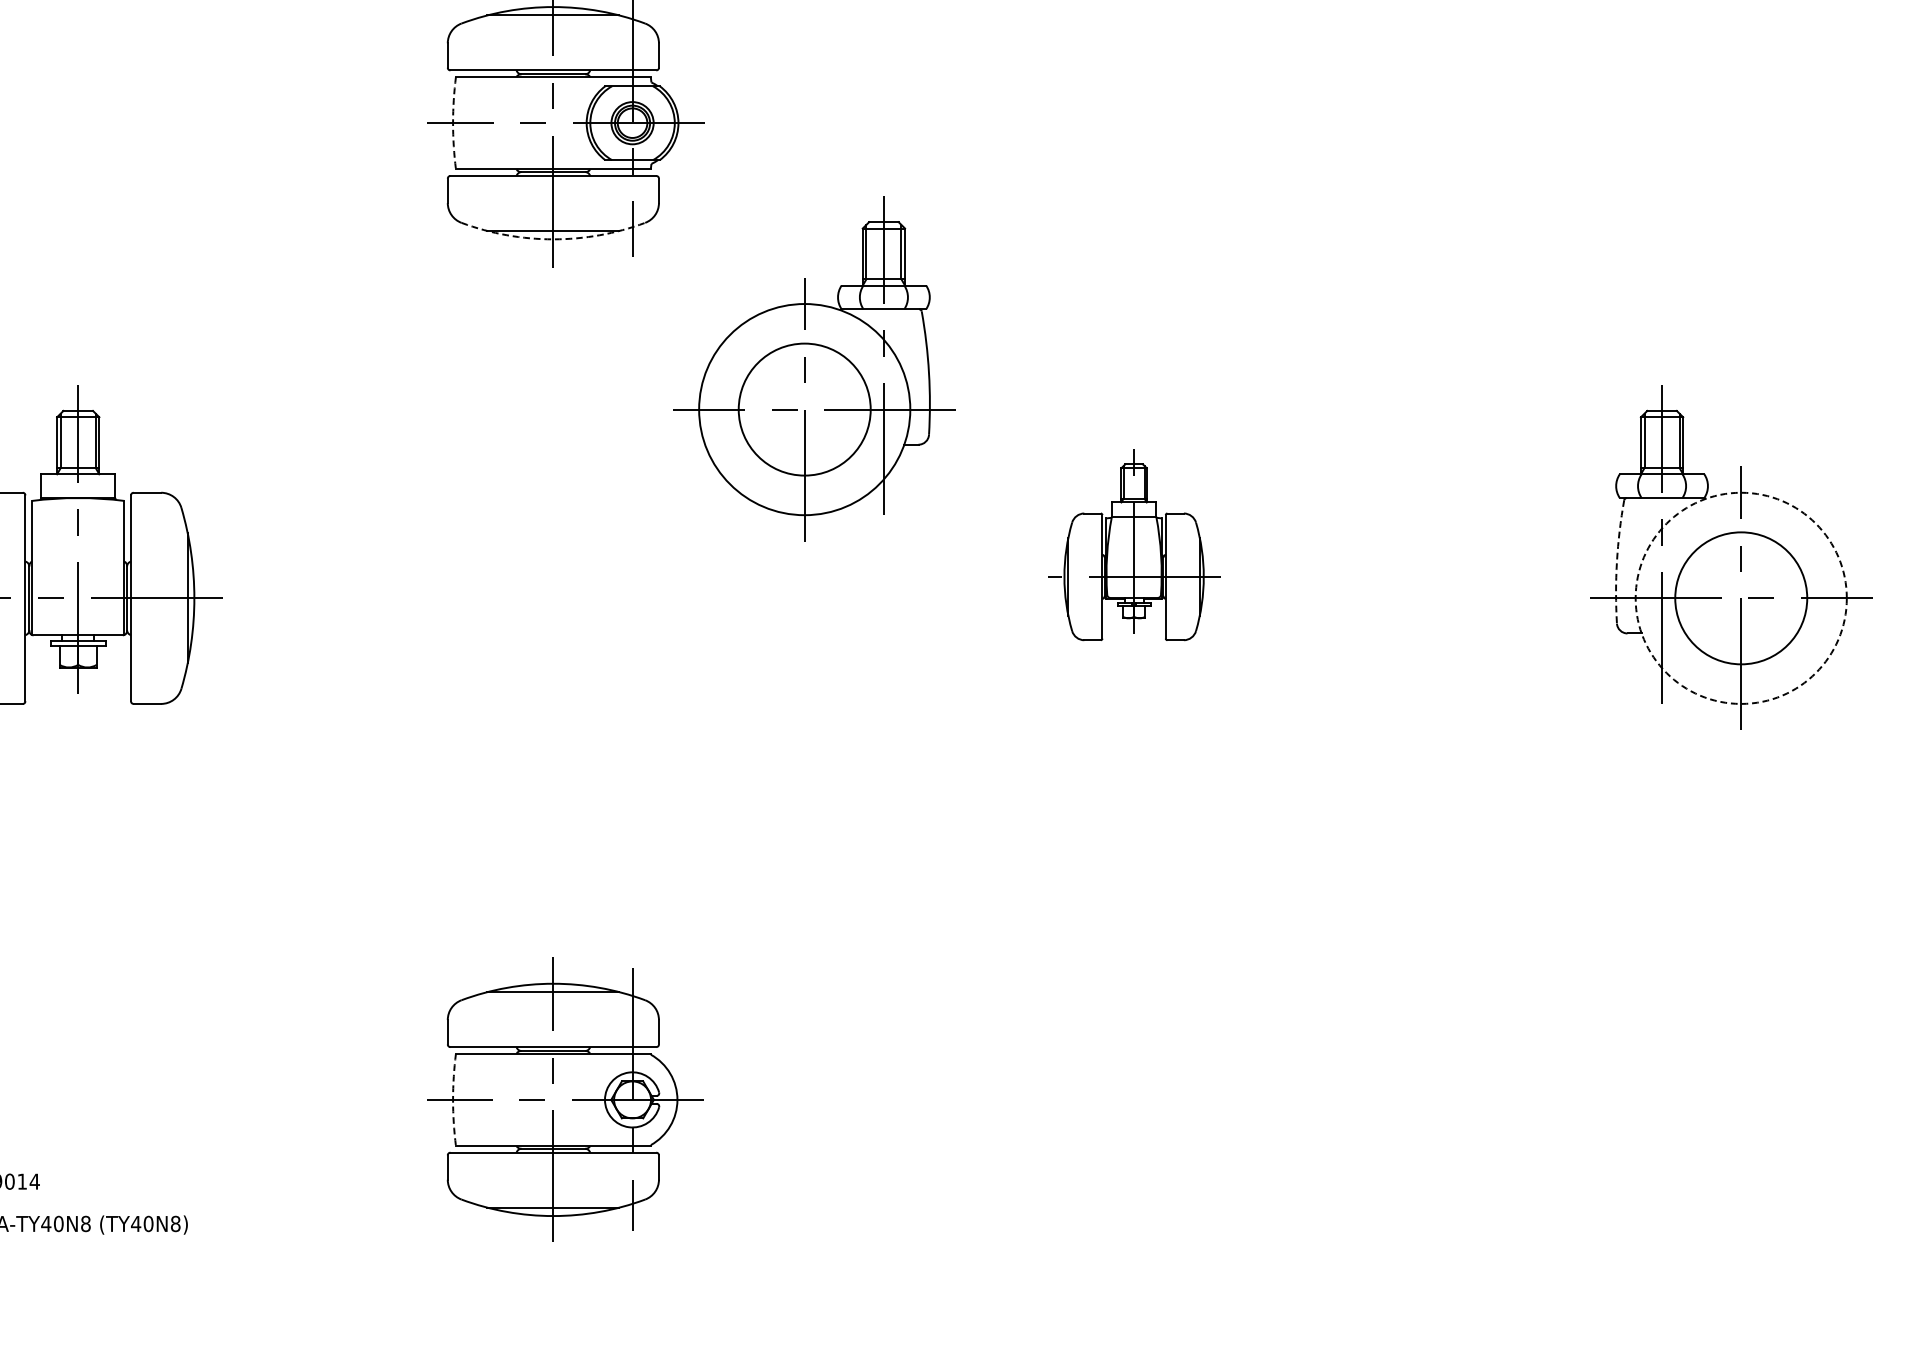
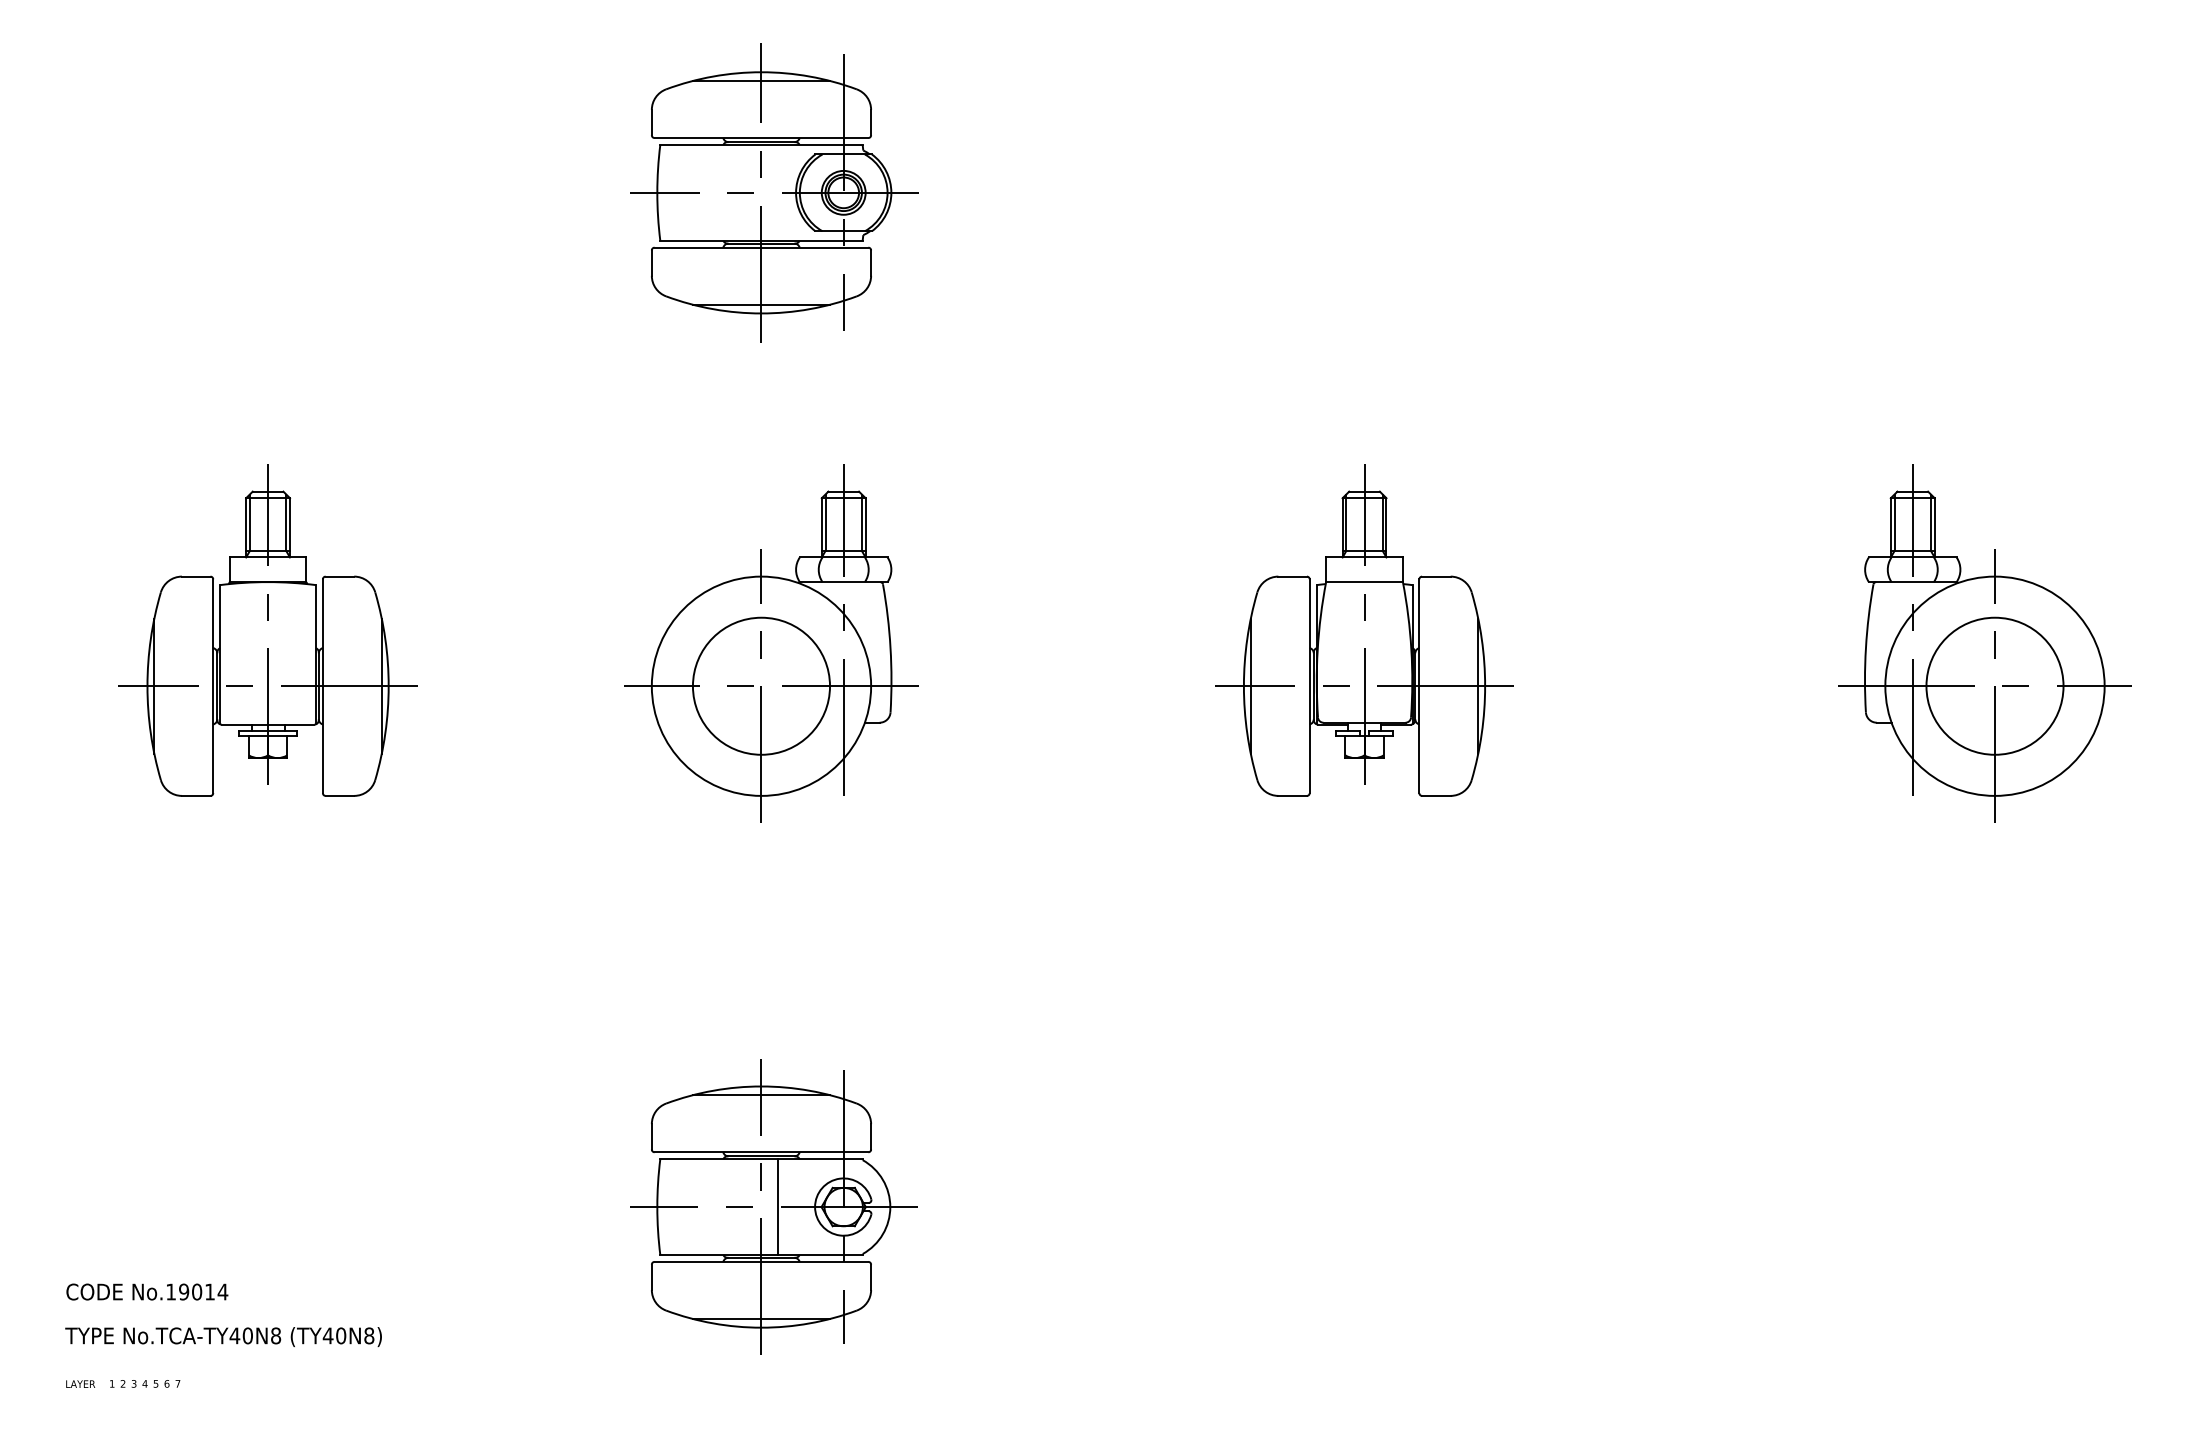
arc: (453, 122) -> (657, 192), dashed -> solid
arc: (553, 239) -> (761, 313), dashed -> solid
part: (814, 368) -> (771, 643), moved
part: (1134, 544) -> (1364, 630), size x1.67
arc: (1616, 561) -> (1865, 648), dashed -> solid
circle: (1740, 597) -> (1994, 685), dashed -> solid
arc: (453, 1100) -> (657, 1207), dashed -> solid
line: (568, 1100) -> (777, 1207), added

